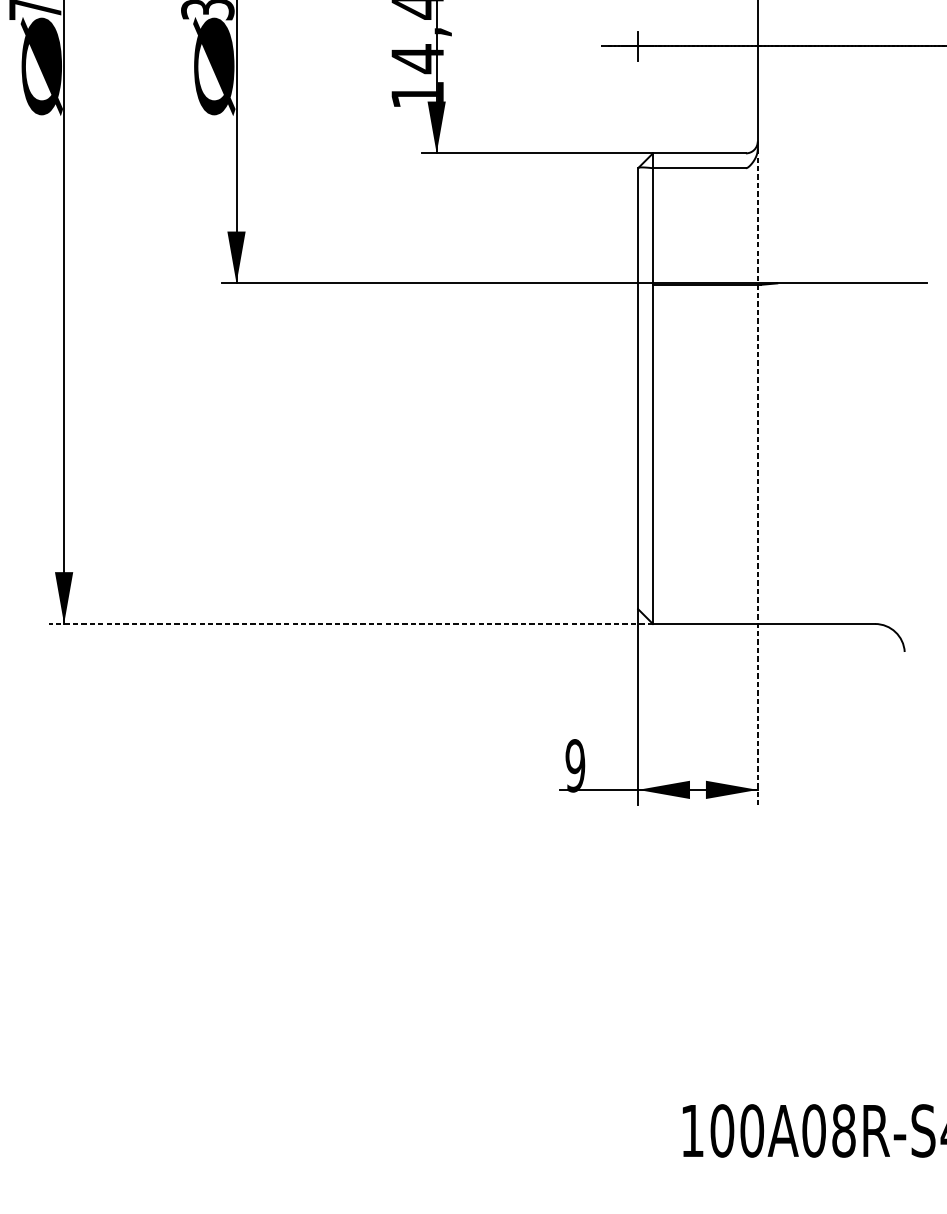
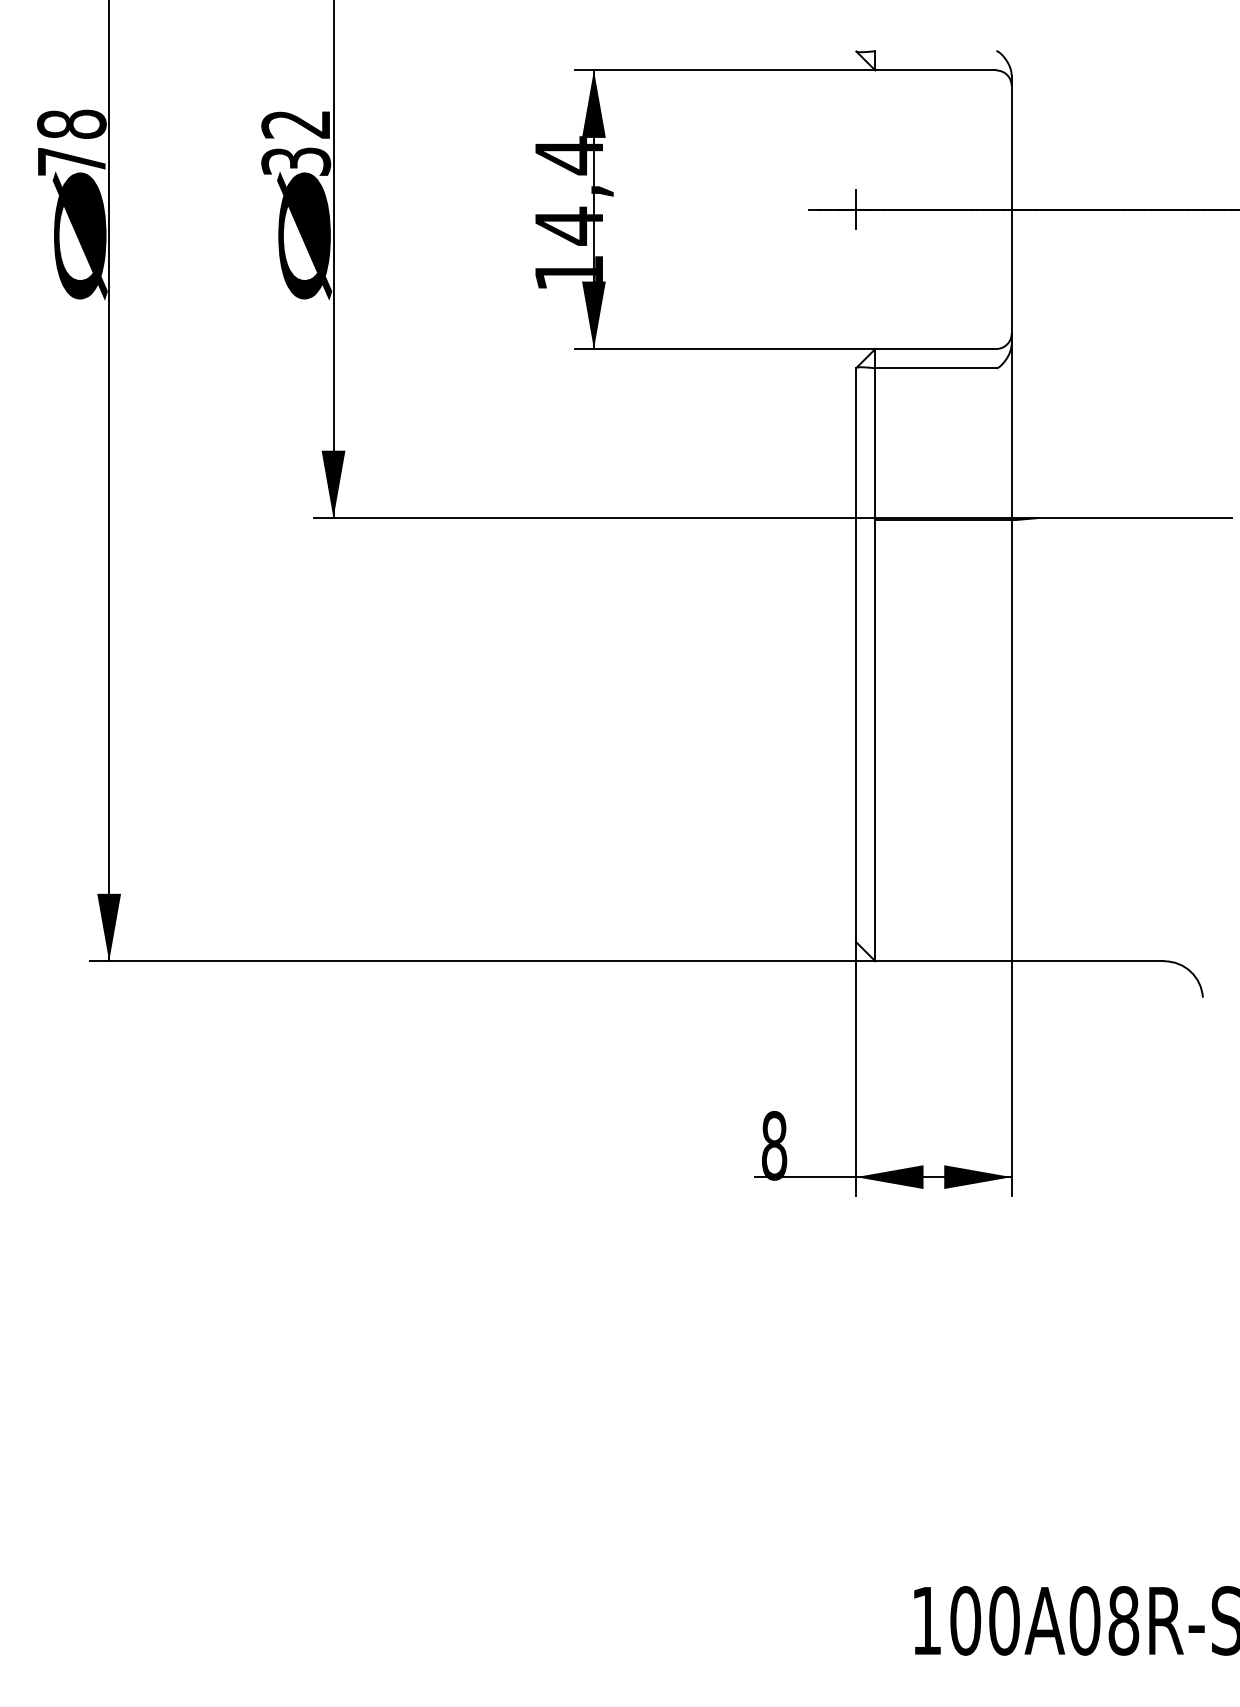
line: (757, 477) -> (1011, 770), dashed -> solid
line: (351, 624) -> (482, 961), dashed -> solid
text: (575, 765) -> (774, 1145), 9 -> 8

